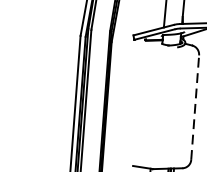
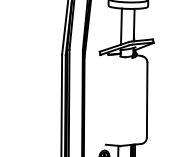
line: (195, 106) -> (147, 99), dashed -> solid

